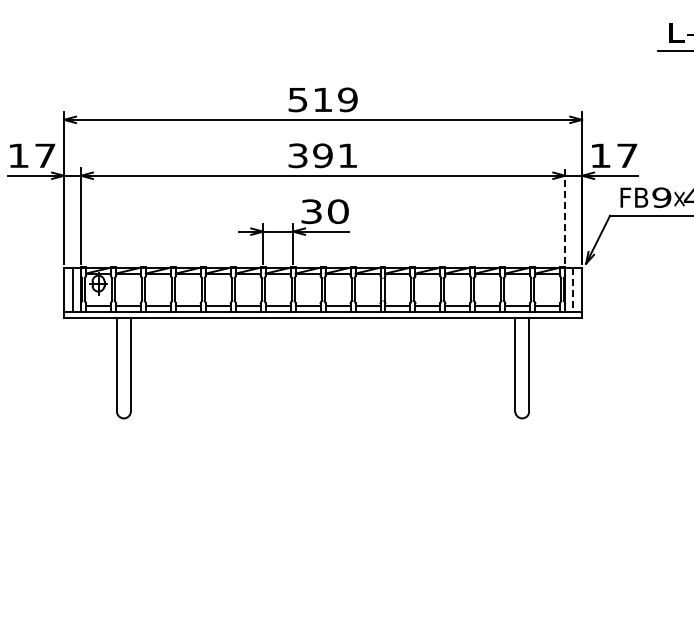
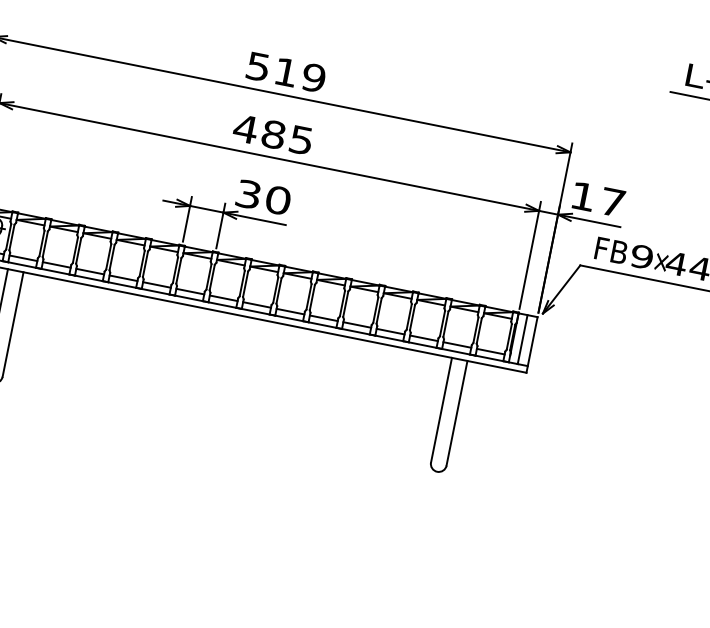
text: (321, 155) -> (272, 134), 391 -> 485
line: (565, 215) -> (530, 255), dashed -> solid
line: (573, 289) -> (523, 339), dashed -> solid

